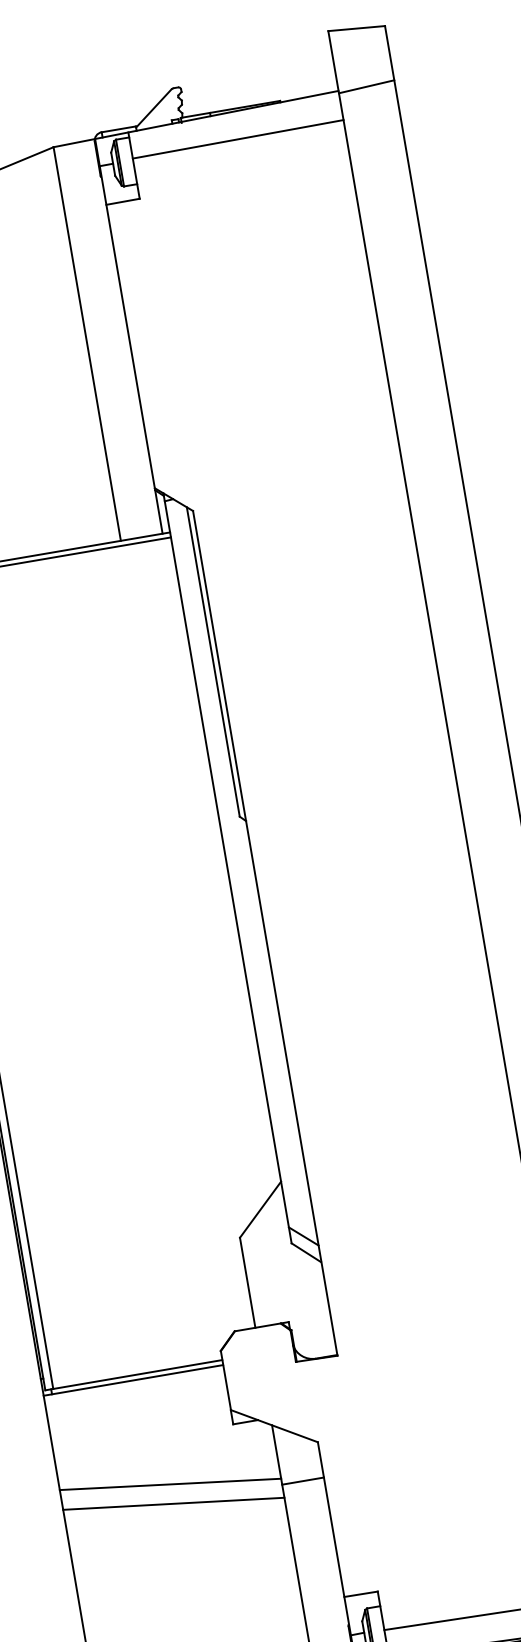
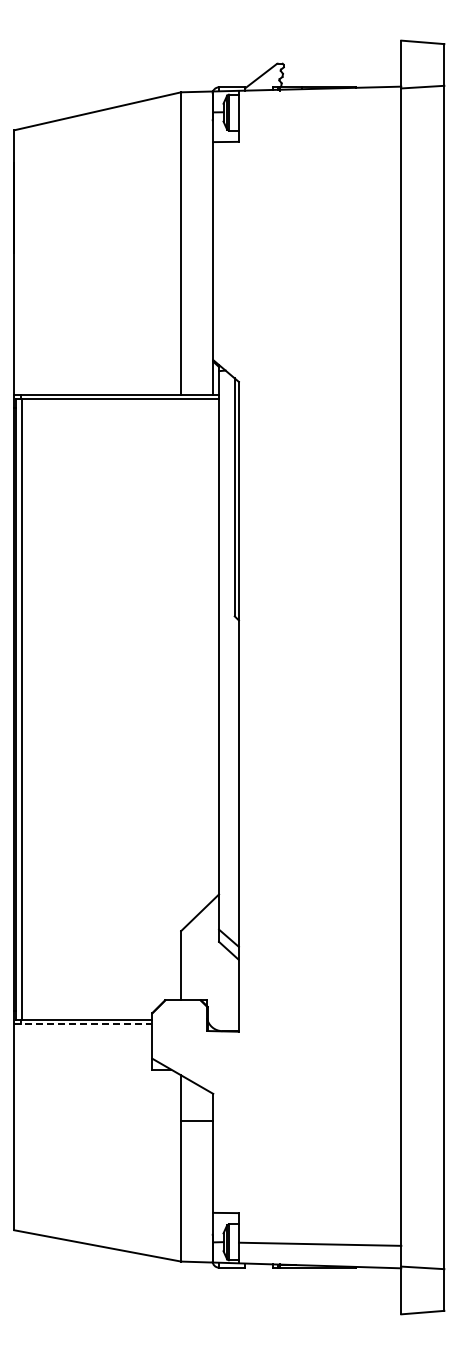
line: (237, 138) -> (319, 109), removed
line: (133, 1380) -> (83, 1024), solid -> dashed
line: (170, 1484) -> (97, 1106), removed
line: (173, 1503) -> (97, 1121), removed

